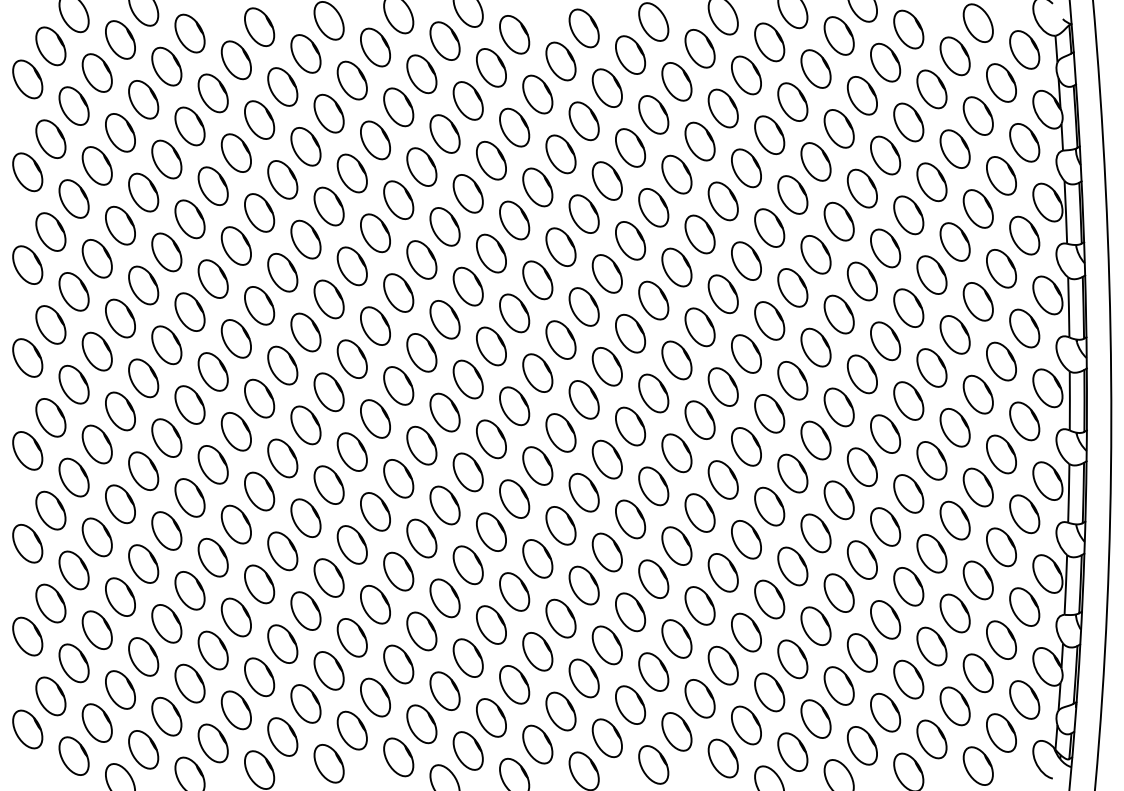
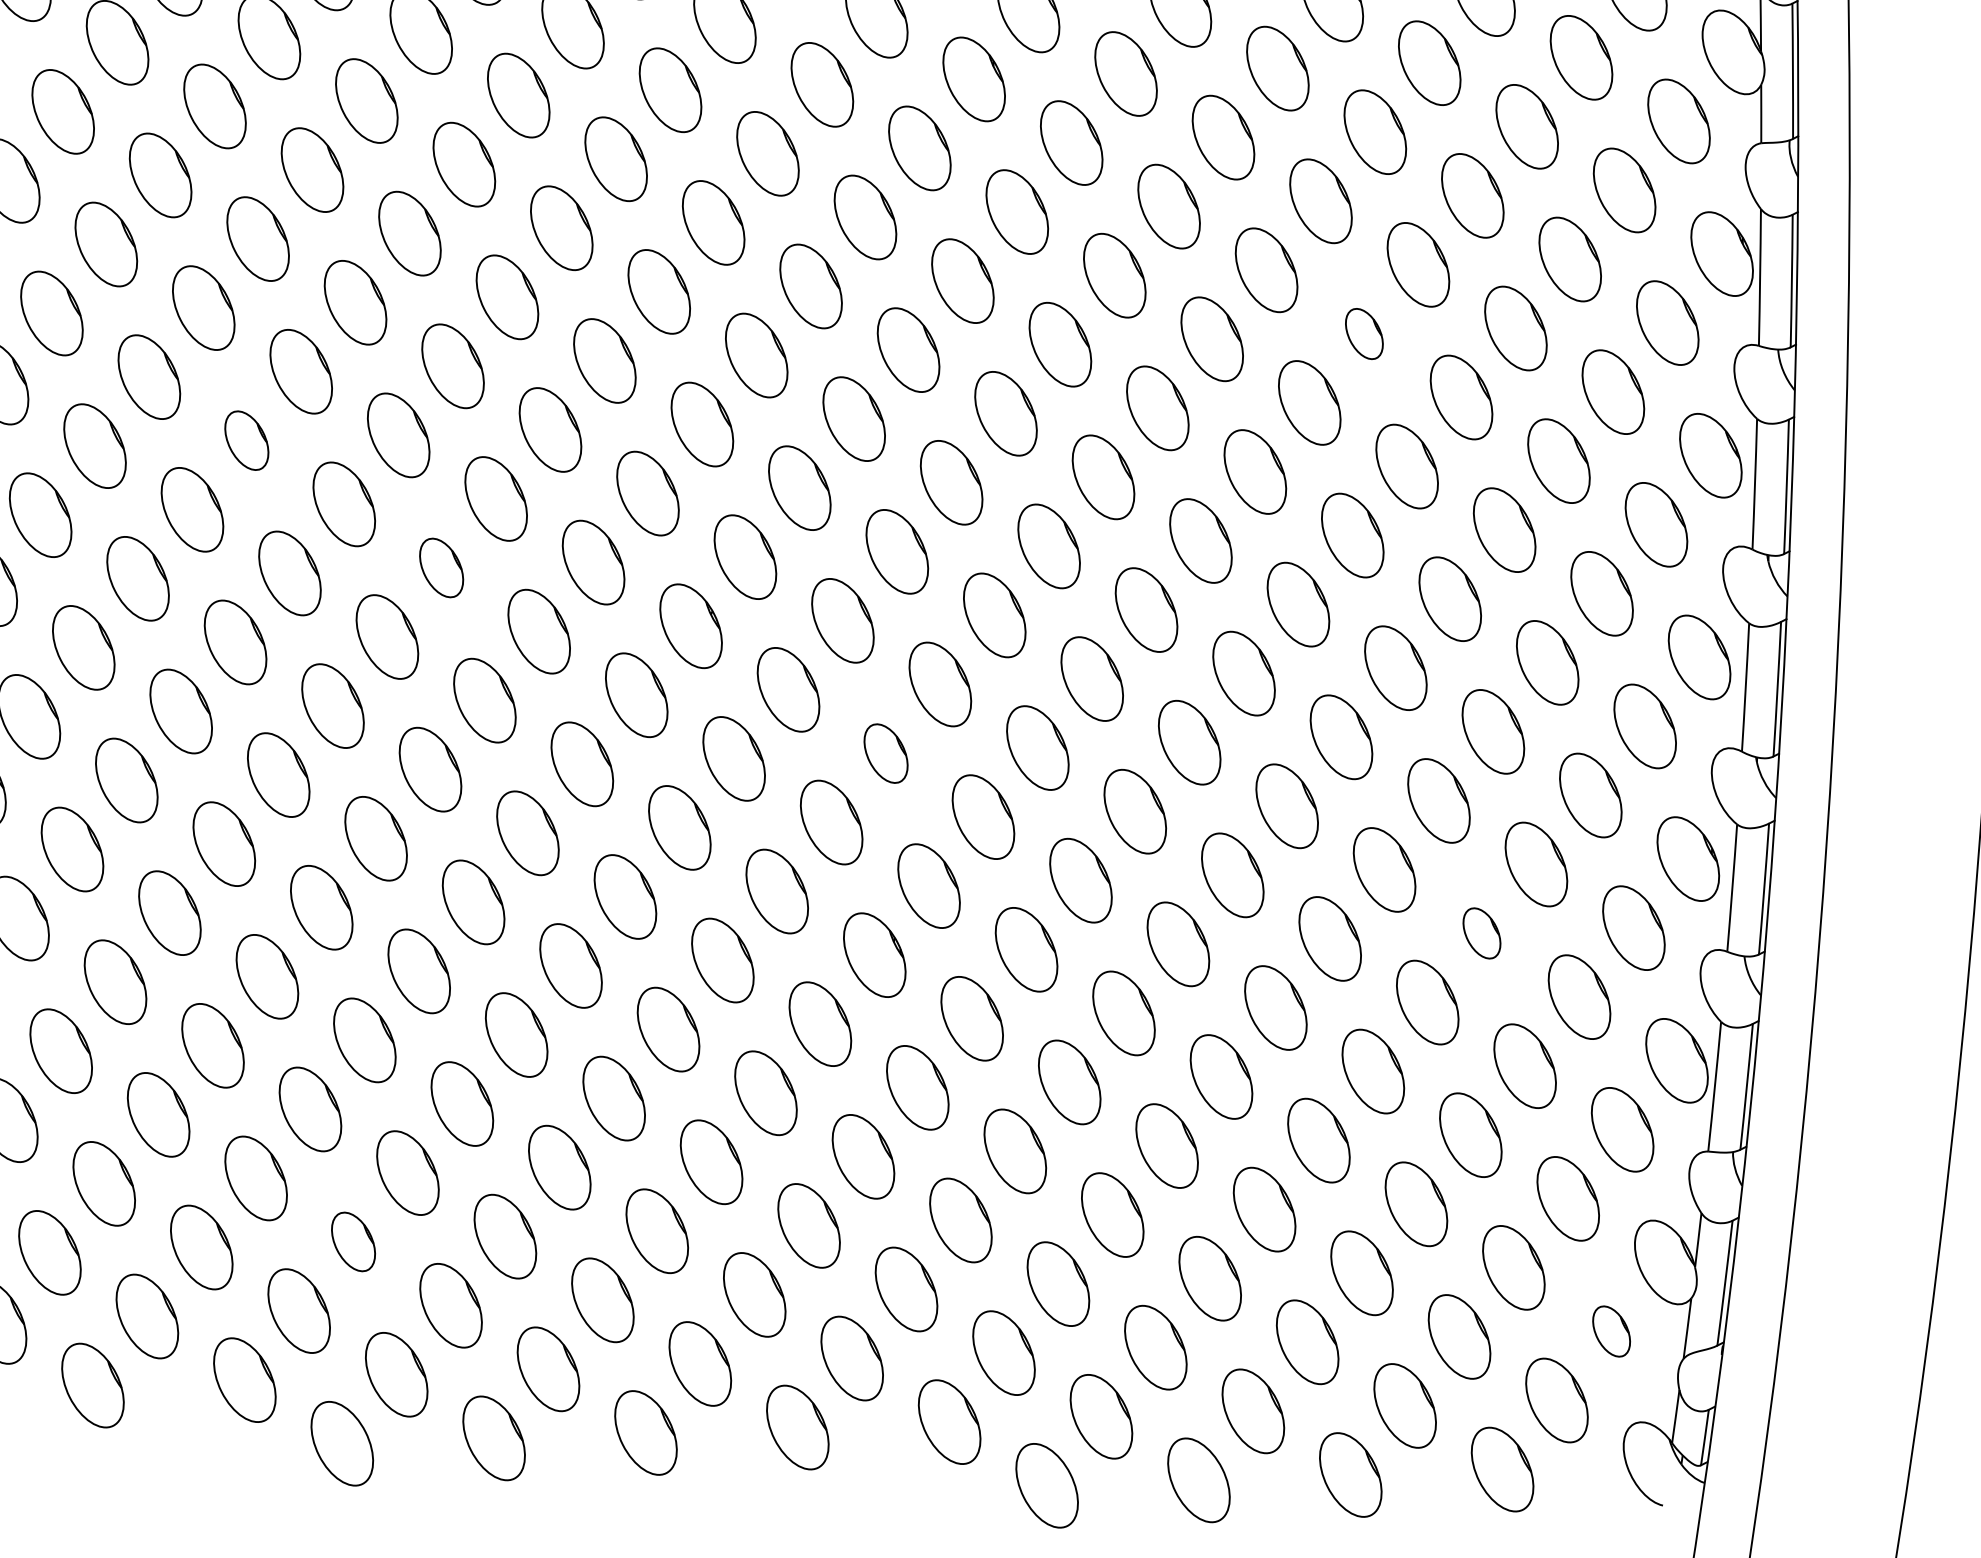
part: (885, 248) -> (1363, 334), size x0.6
part: (375, 325) -> (246, 439), size x0.7
part: (467, 379) -> (440, 567), size x0.7
part: (676, 453) -> (885, 753), size x0.7
part: (954, 520) -> (1480, 933), size x0.6
part: (444, 690) -> (352, 1240), size x0.7
part: (1024, 699) -> (1610, 1330), size x0.6

